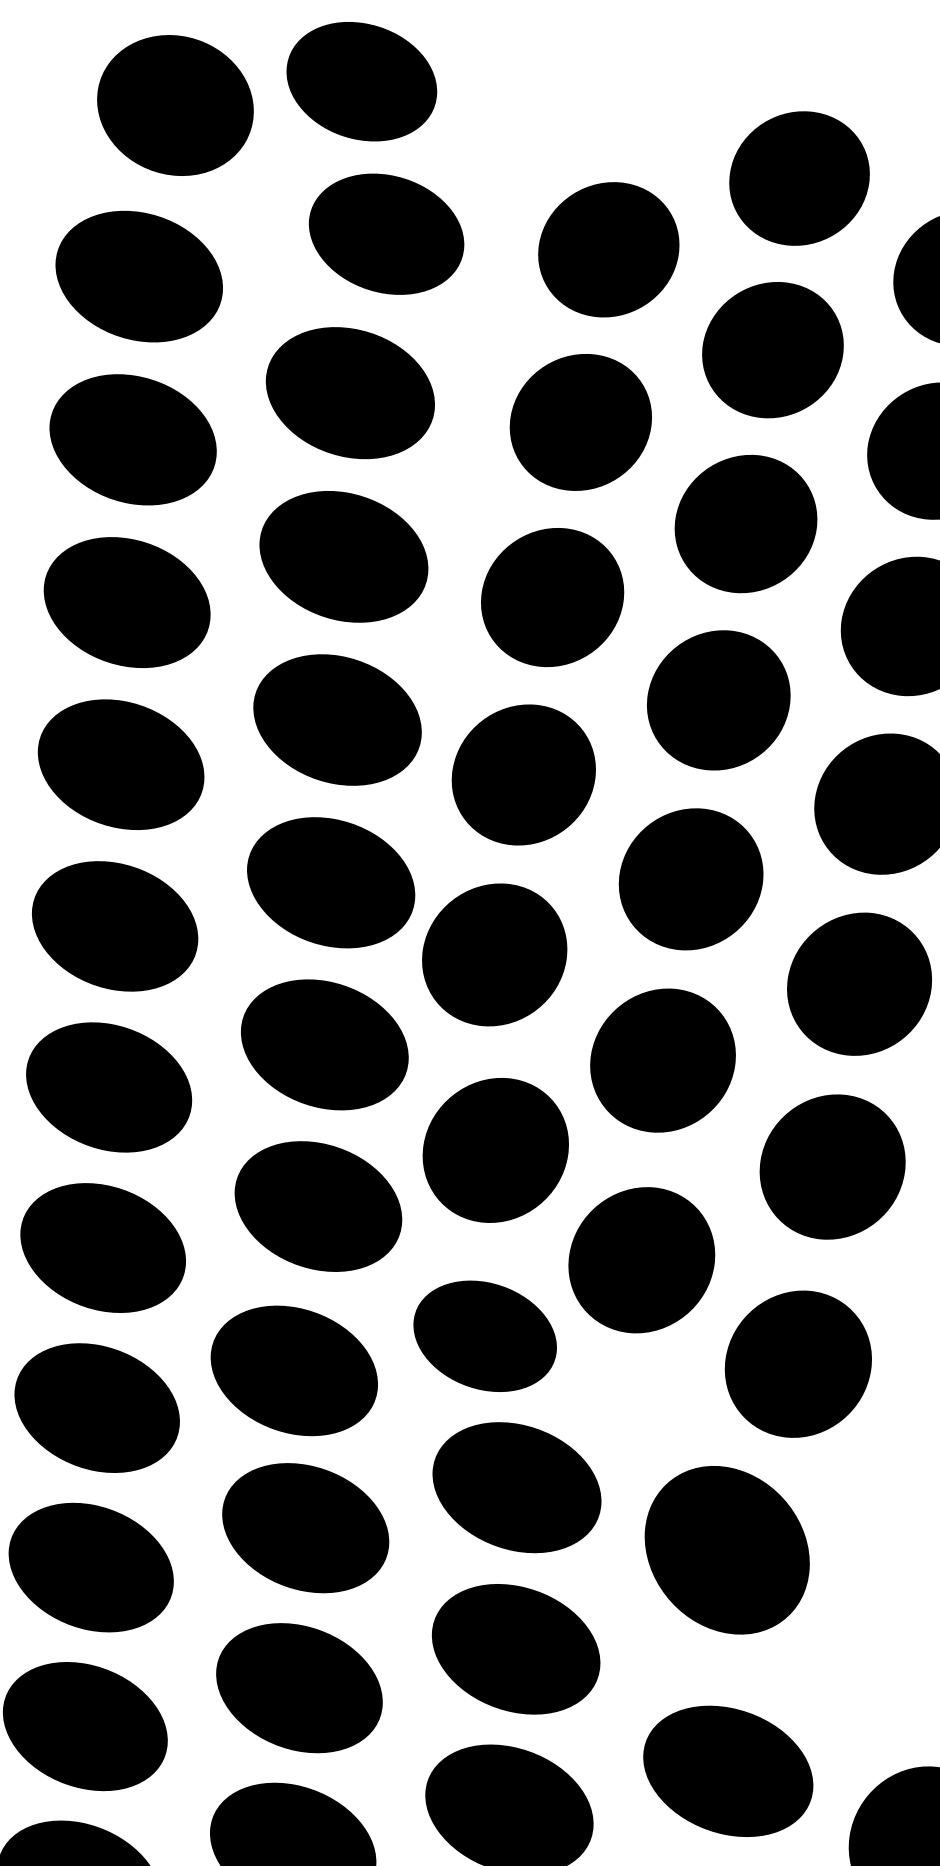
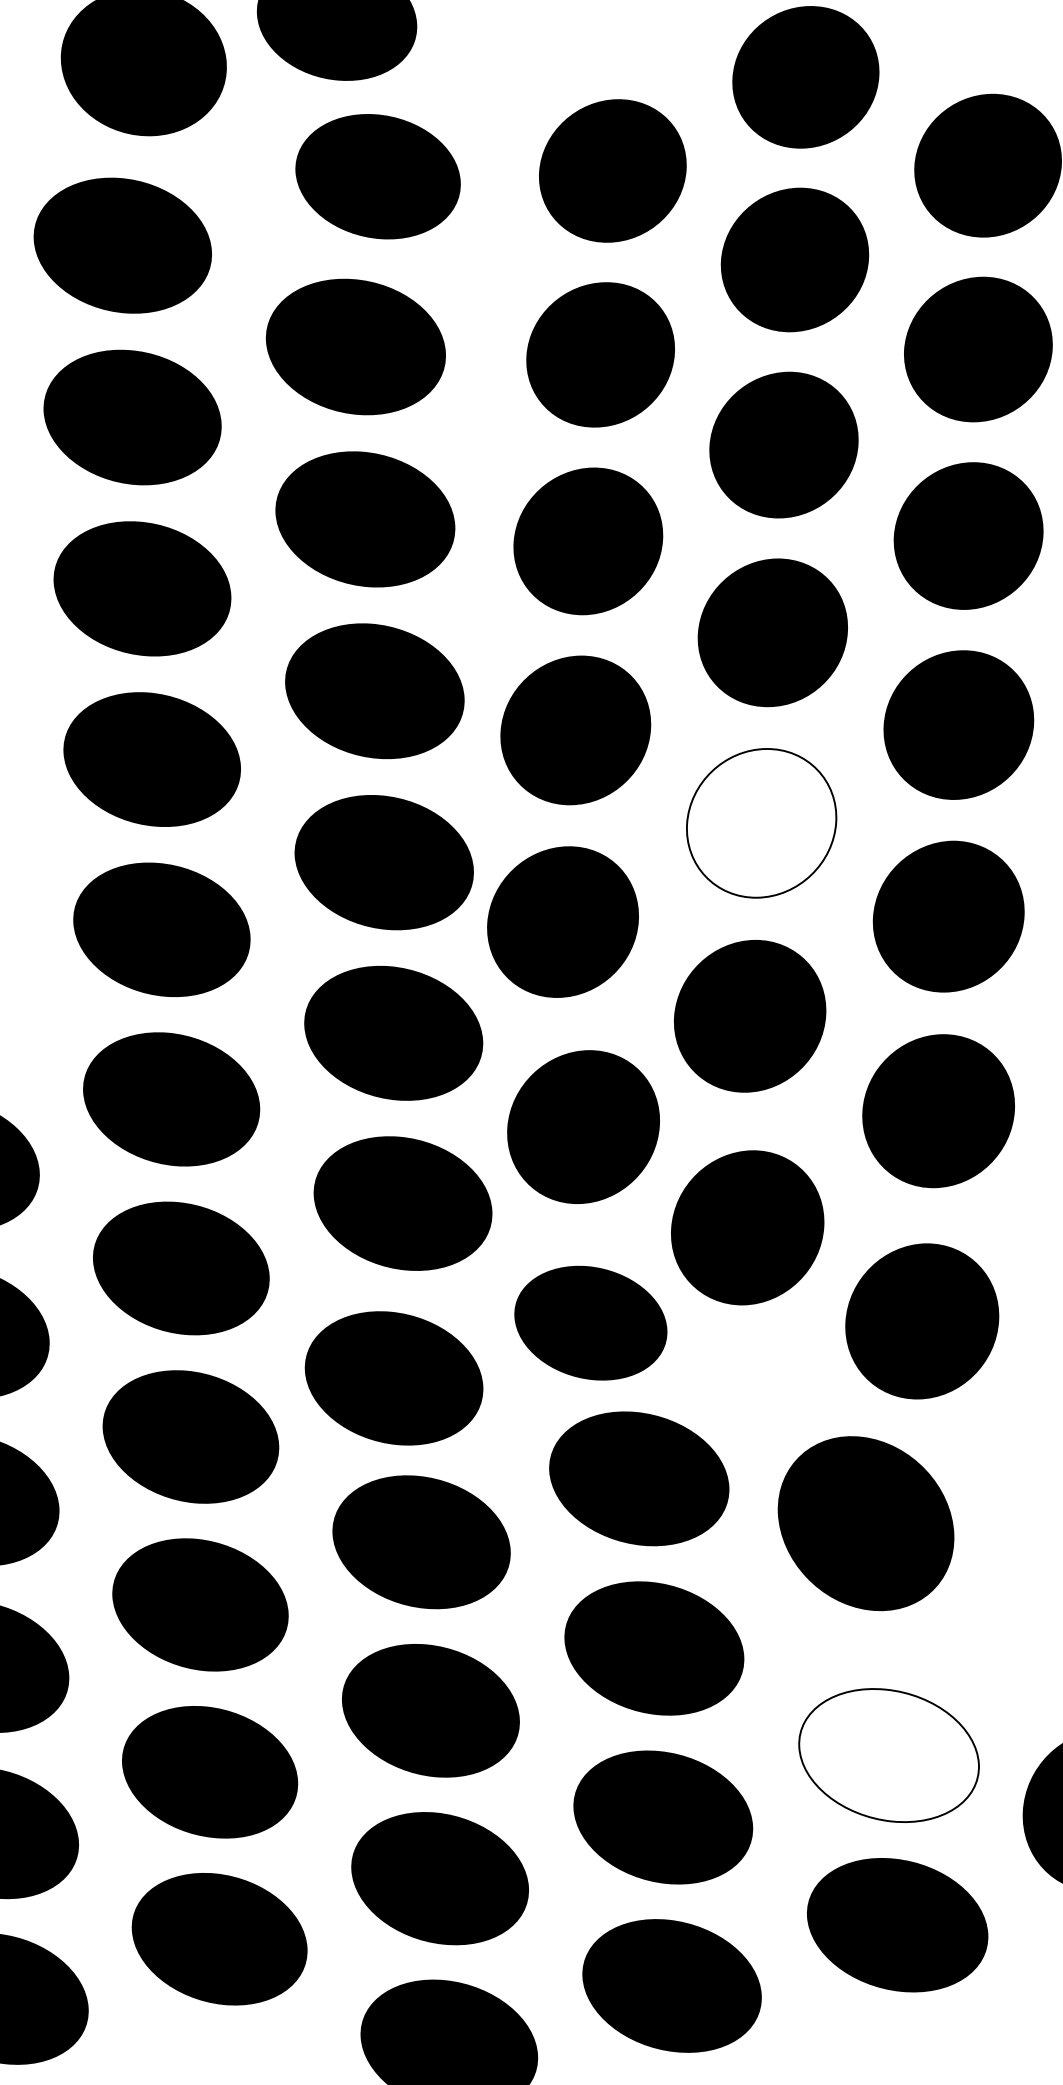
fill: (690, 879) -> (761, 823), removed
fill: (727, 1771) -> (888, 1755), removed

